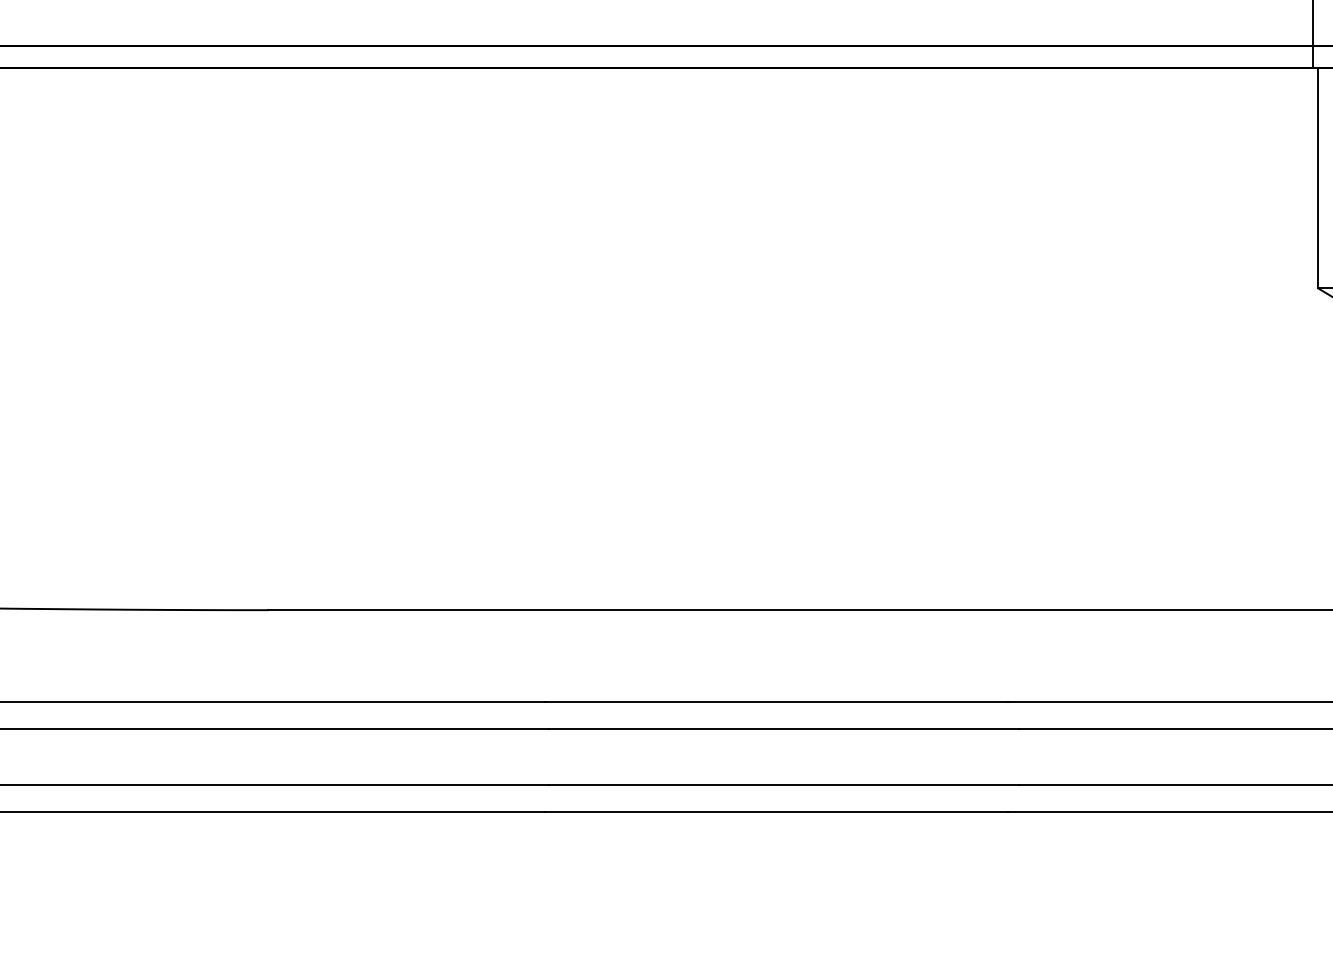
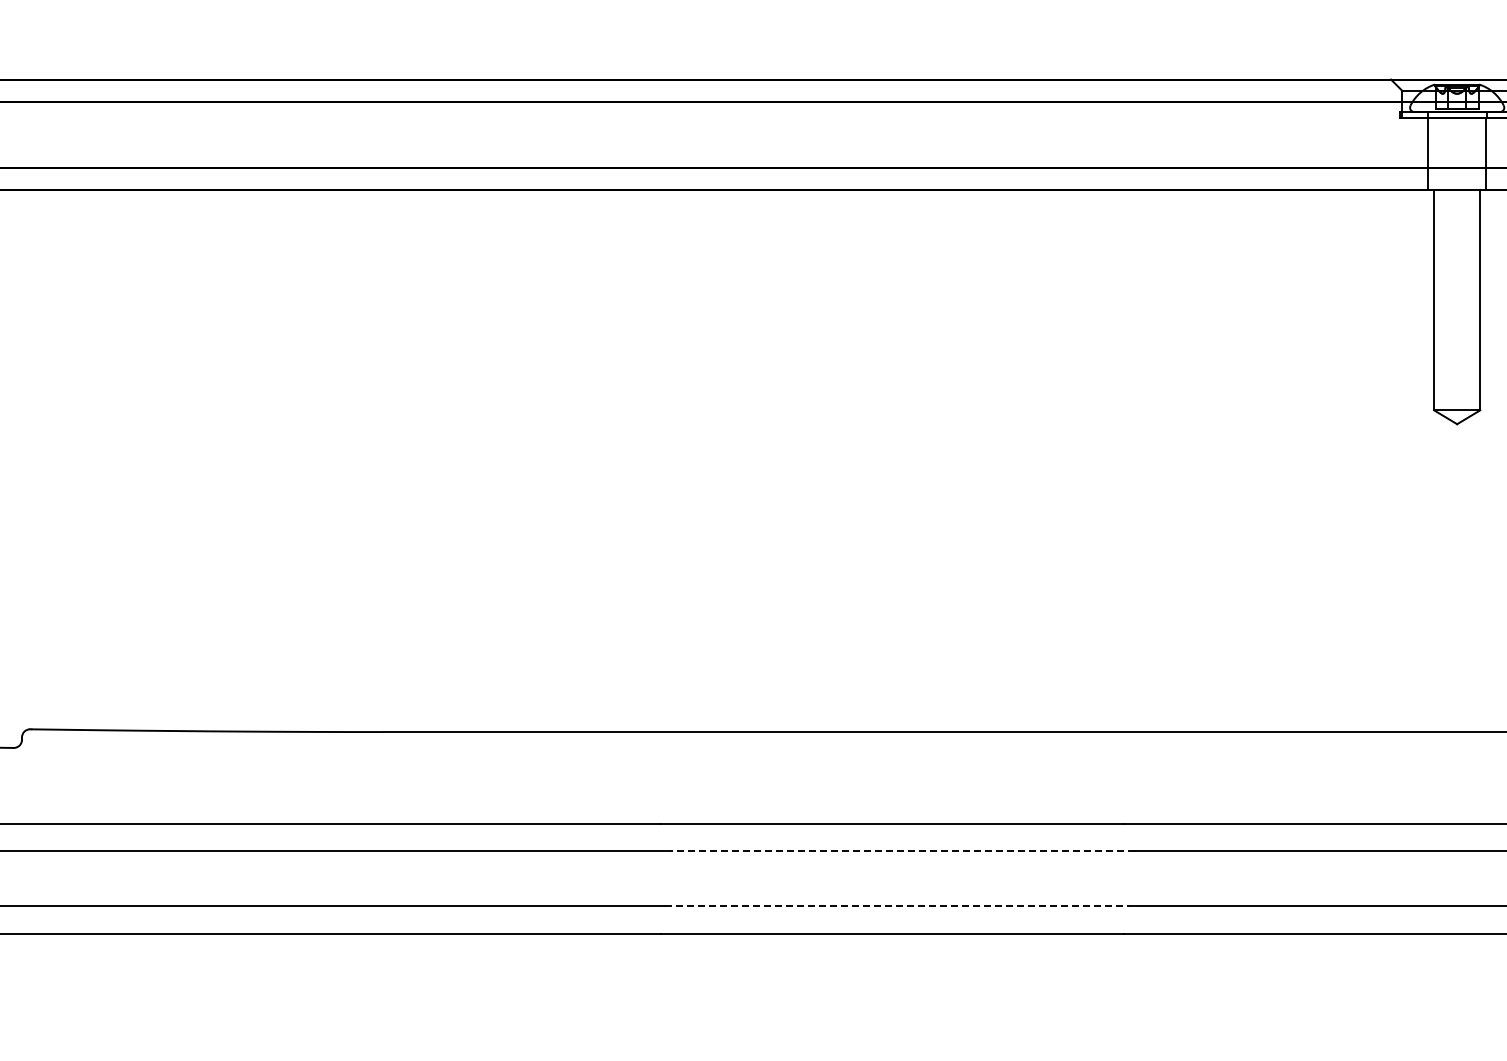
line: (783, 729) -> (899, 851), solid -> dashed
line: (784, 784) -> (900, 906), solid -> dashed

